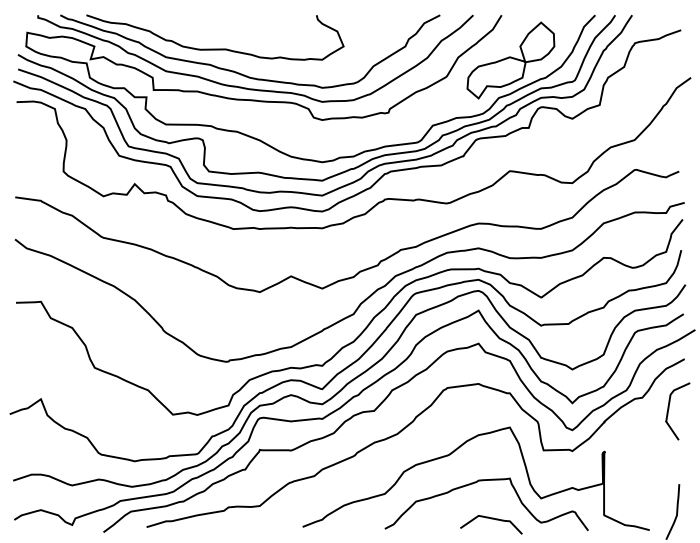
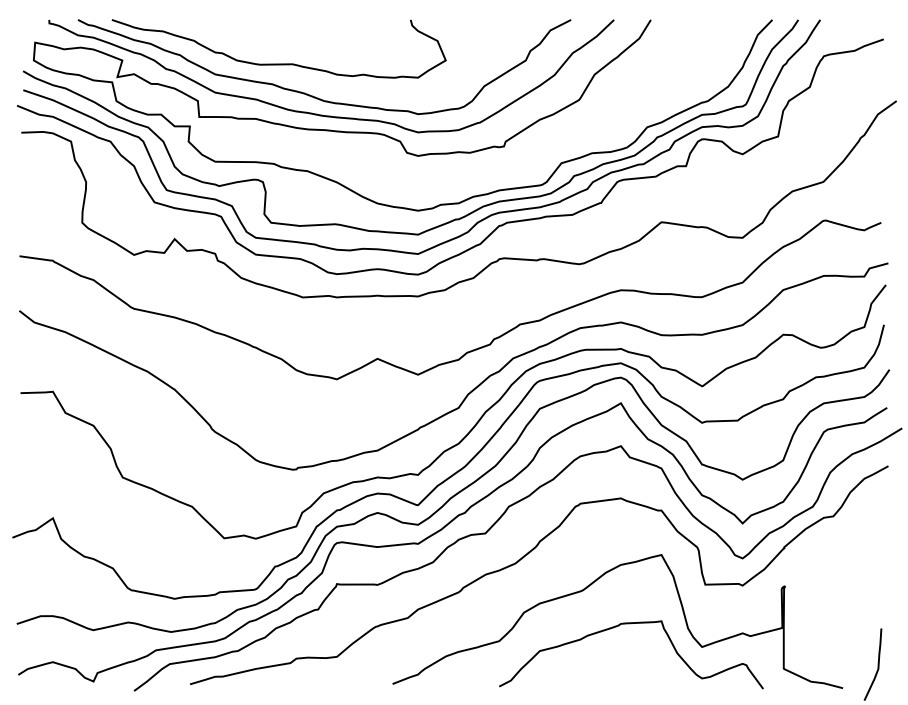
part: (510, 60) -> (662, 78), removed
curve: (669, 407) -> (868, 529), removed
curve: (492, 519) -> (639, 674), removed

